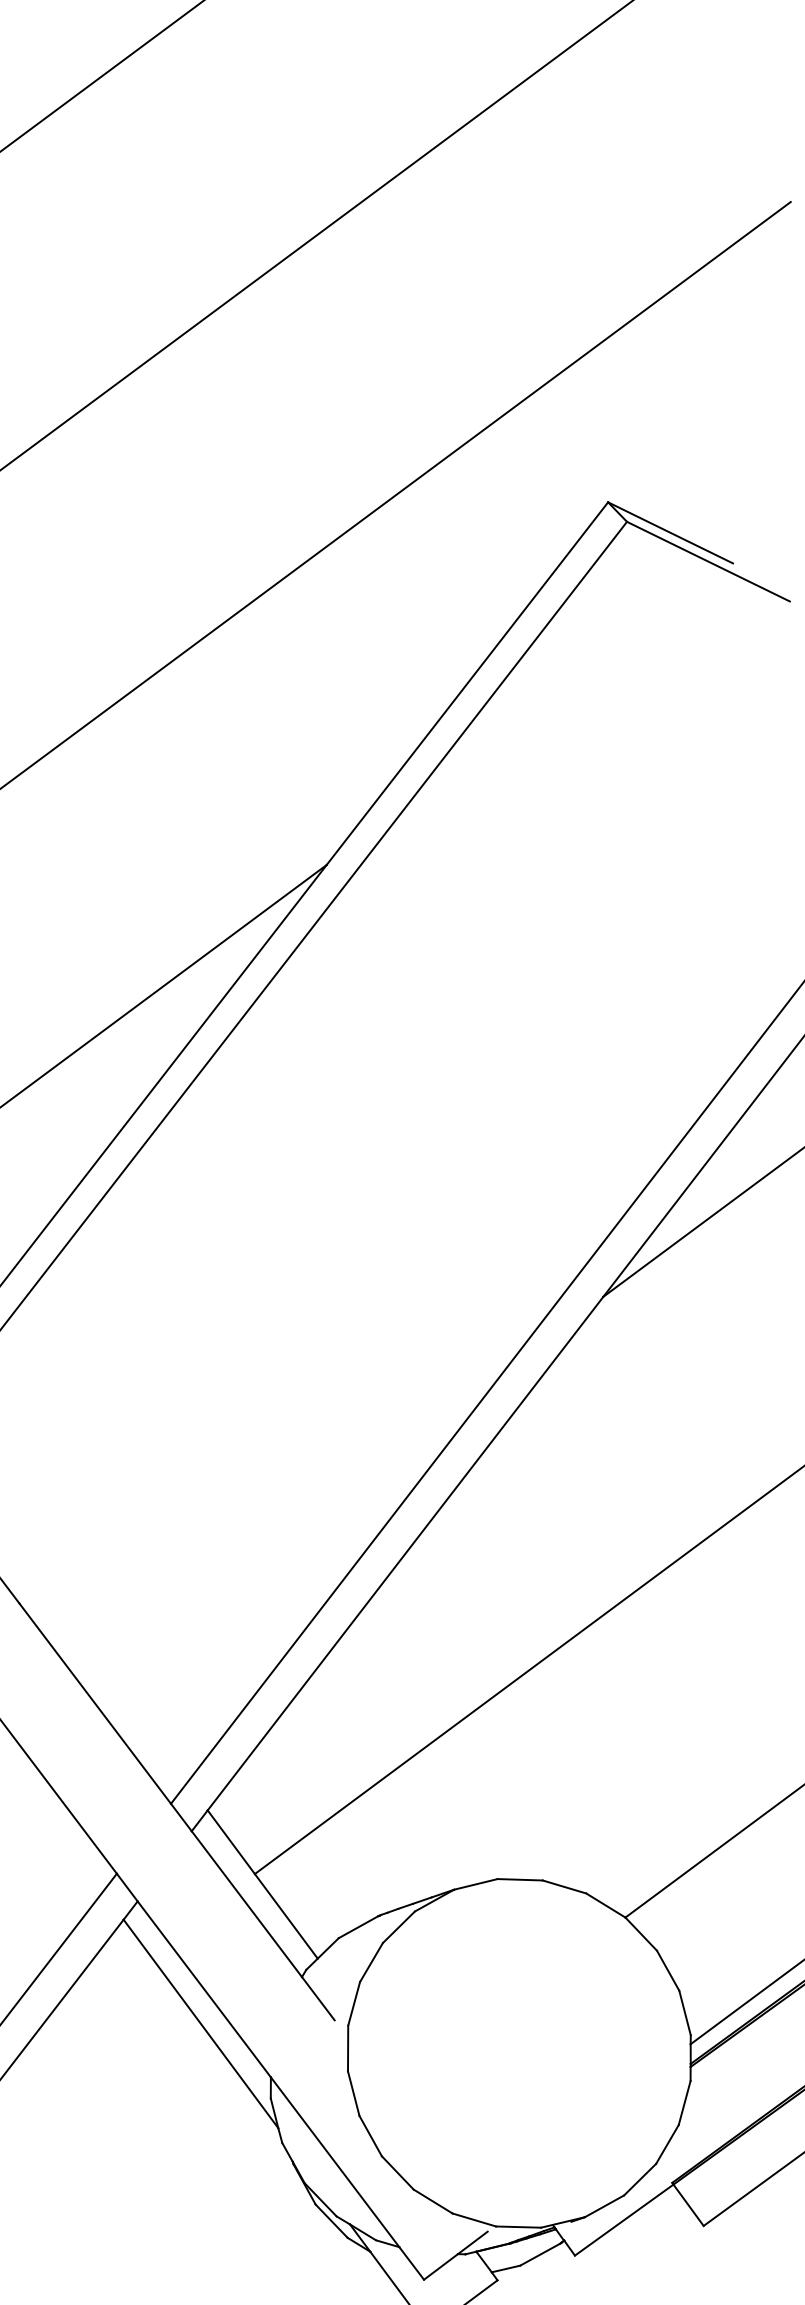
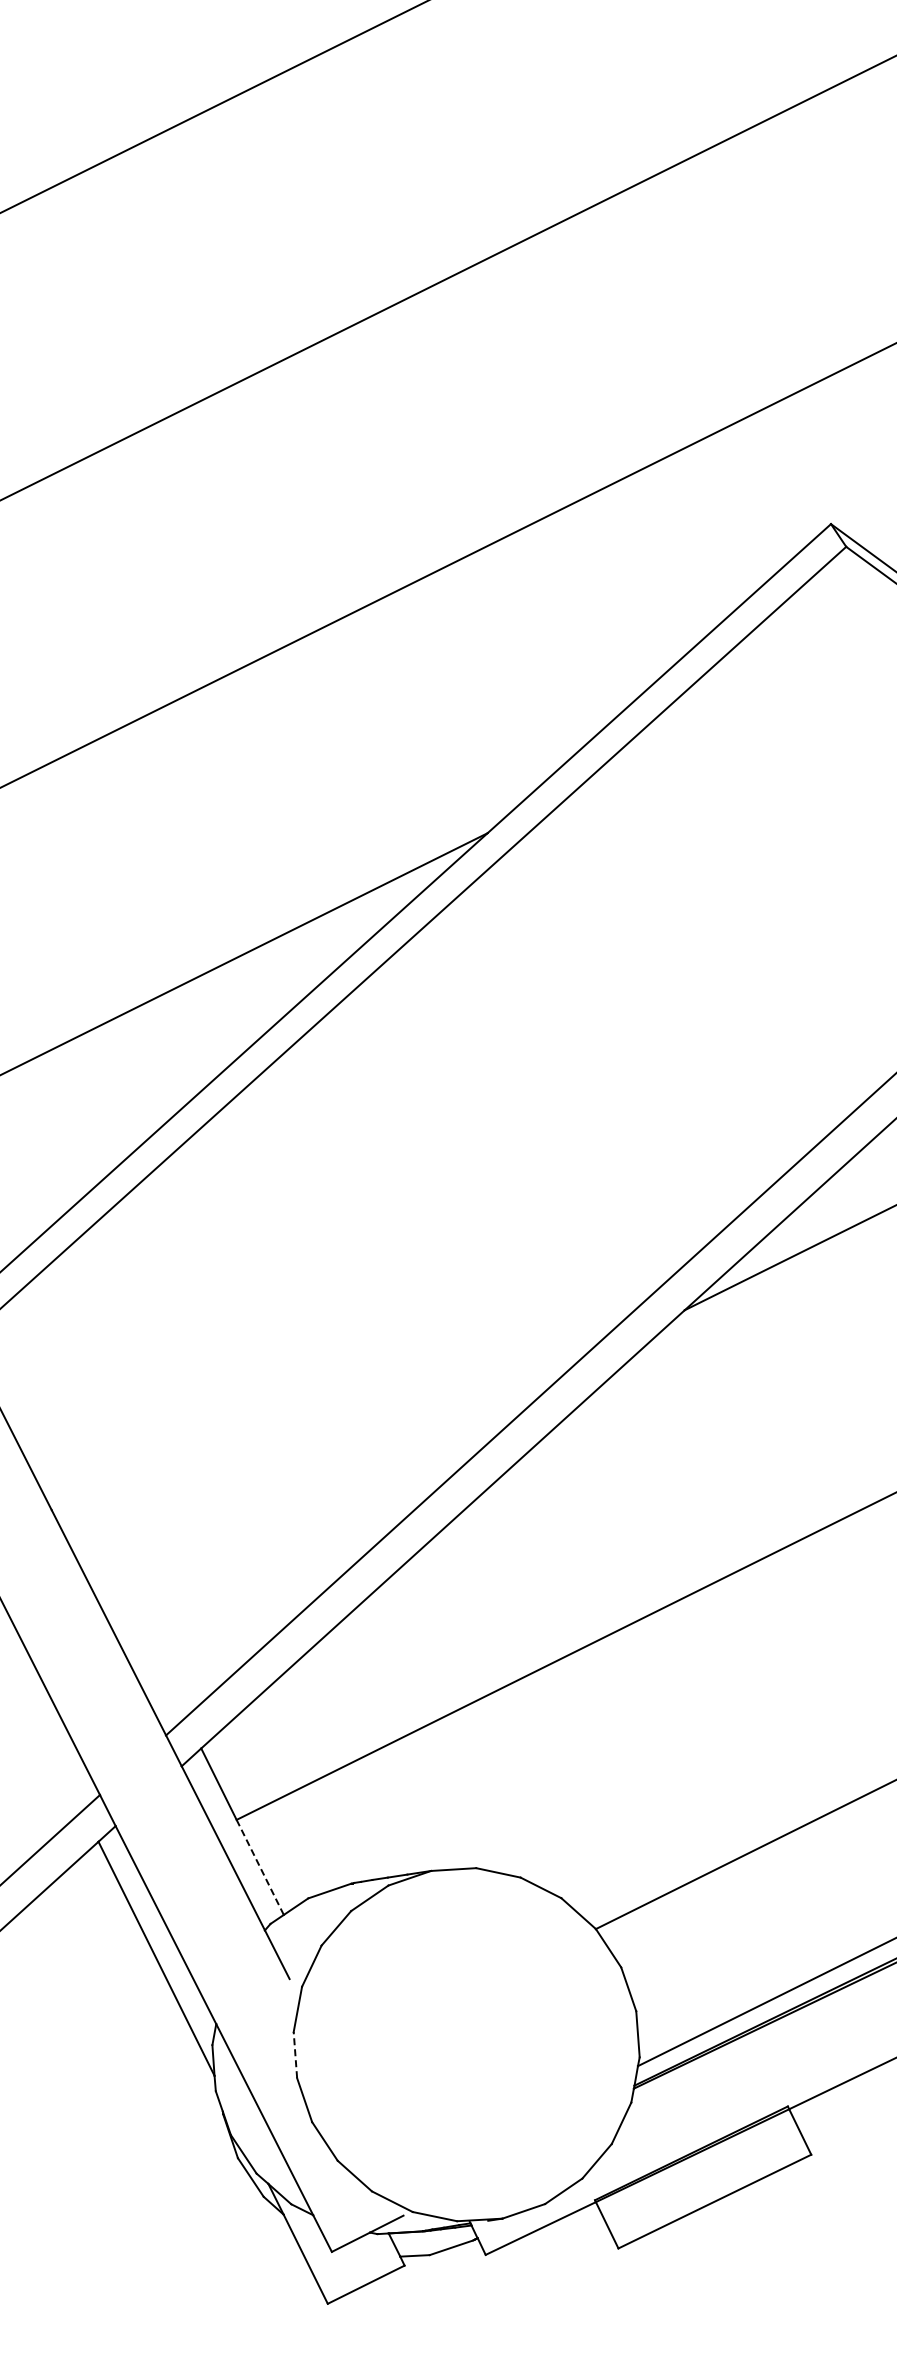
line: (286, 1916) -> (260, 1867), solid -> dashed
line: (353, 2093) -> (295, 2054), solid -> dashed

